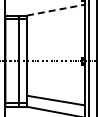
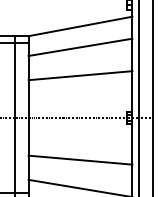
line: (56, 10) -> (81, 27), dashed -> solid
line: (55, 21) -> (79, 46), added
line: (55, 37) -> (79, 75), added
line: (55, 84) -> (79, 159), added

